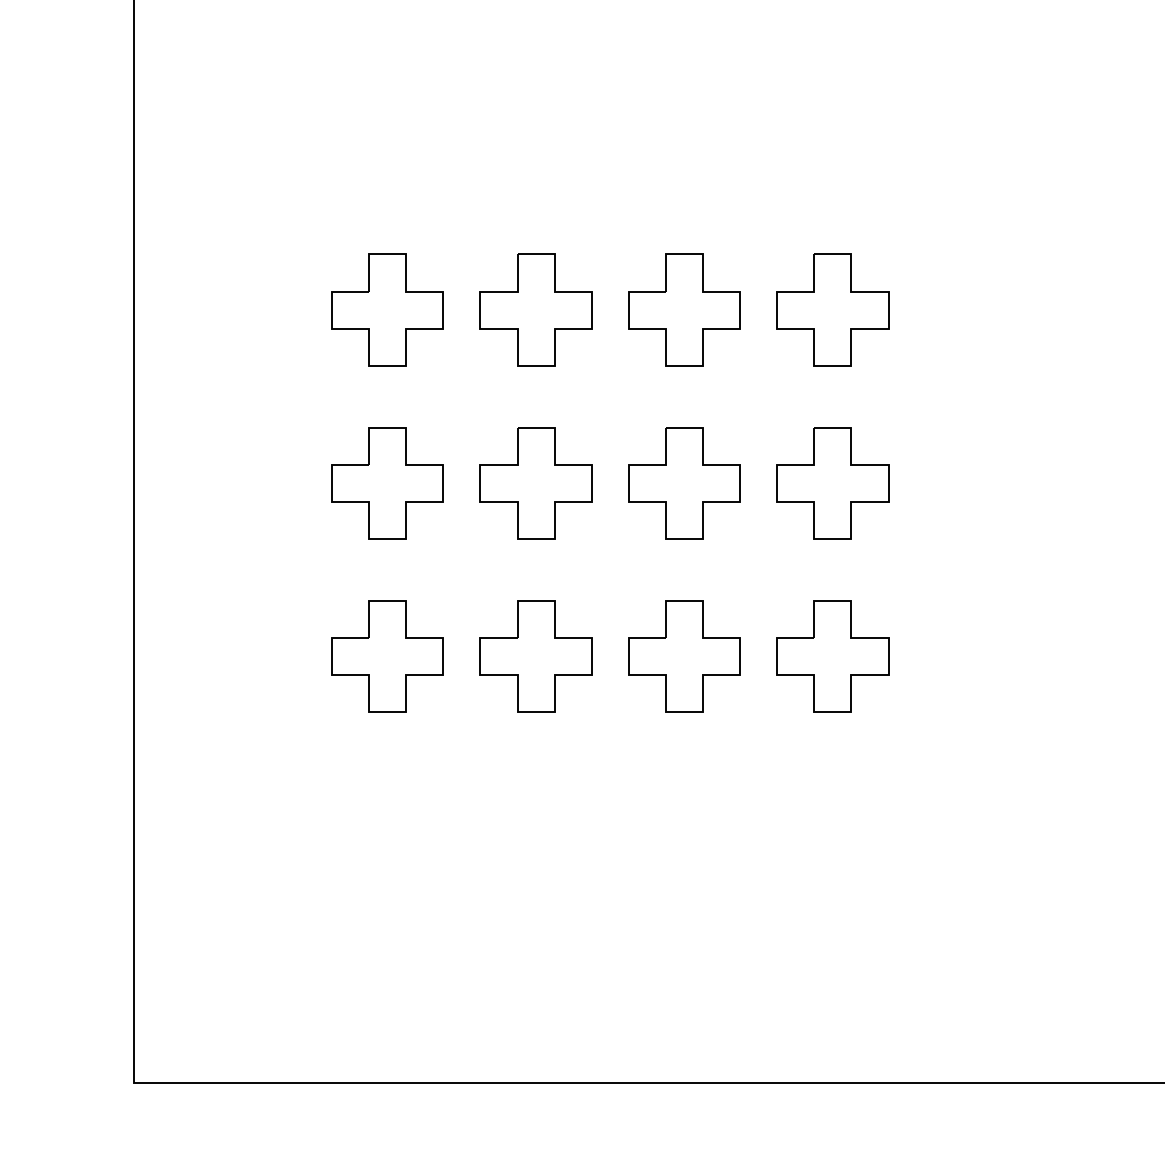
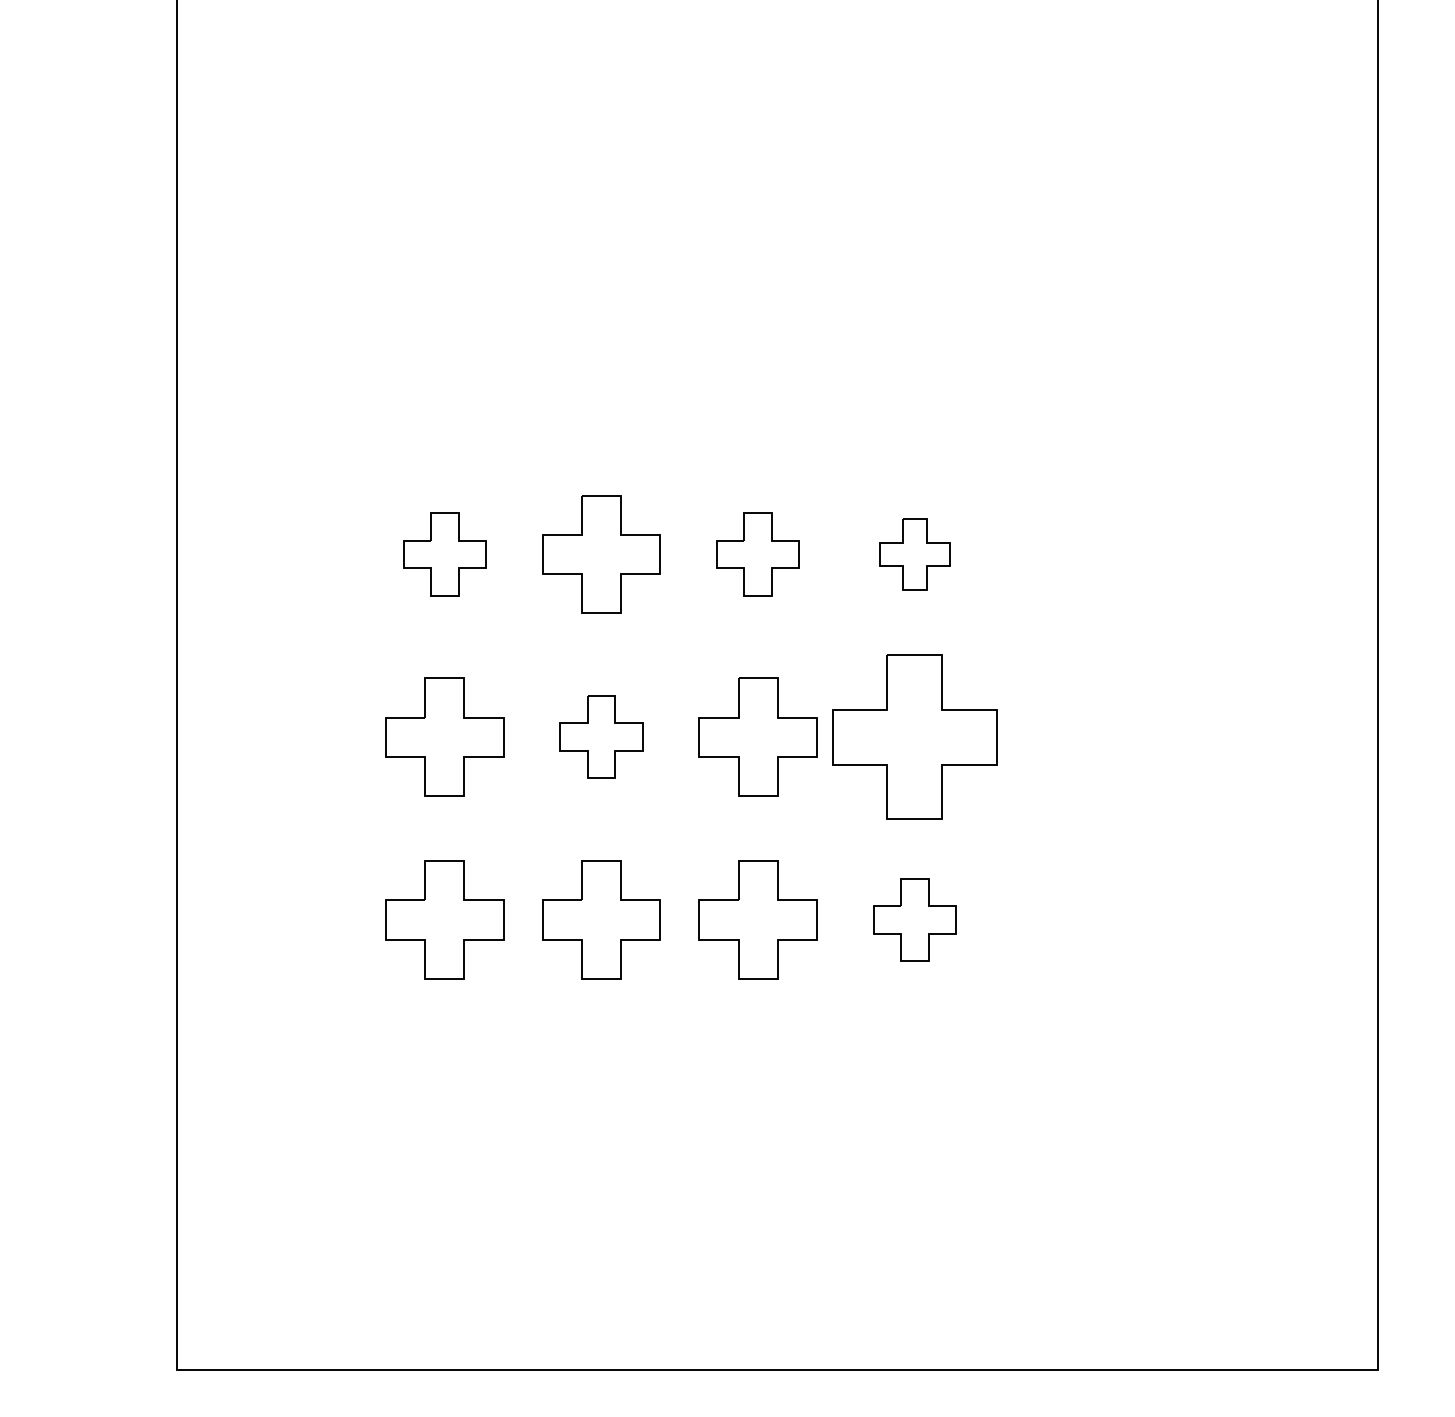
part: (387, 310) -> (444, 554), size x0.7
part: (683, 310) -> (757, 554), size x0.7
part: (832, 310) -> (914, 554), size x0.6
part: (536, 482) -> (601, 736), size x0.7
part: (832, 482) -> (914, 736), size x1.4
part: (832, 655) -> (914, 919), size x0.7

